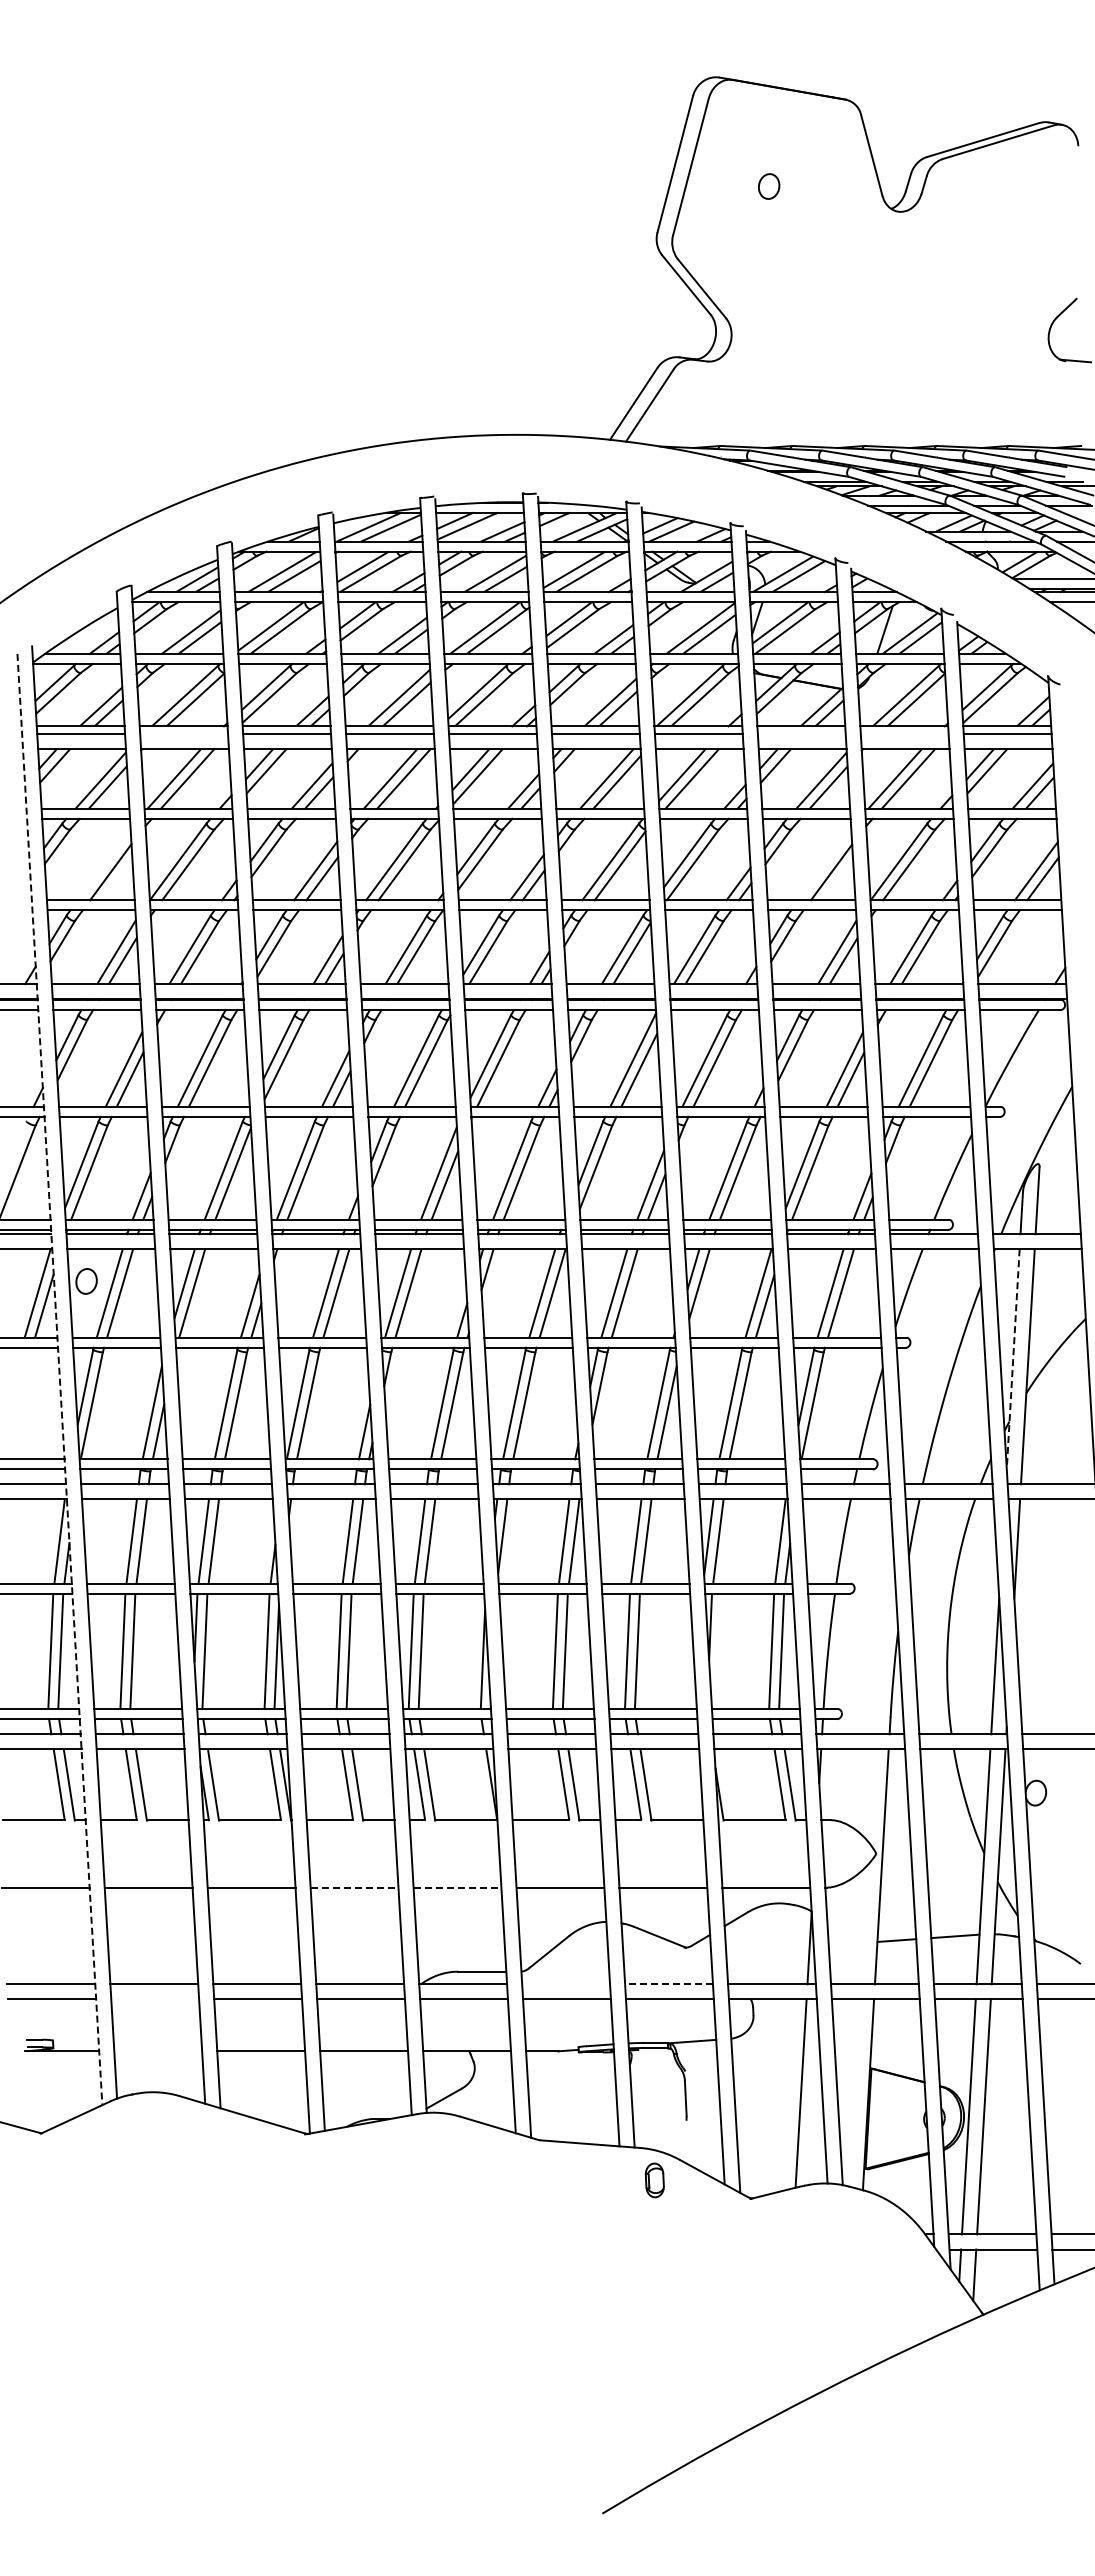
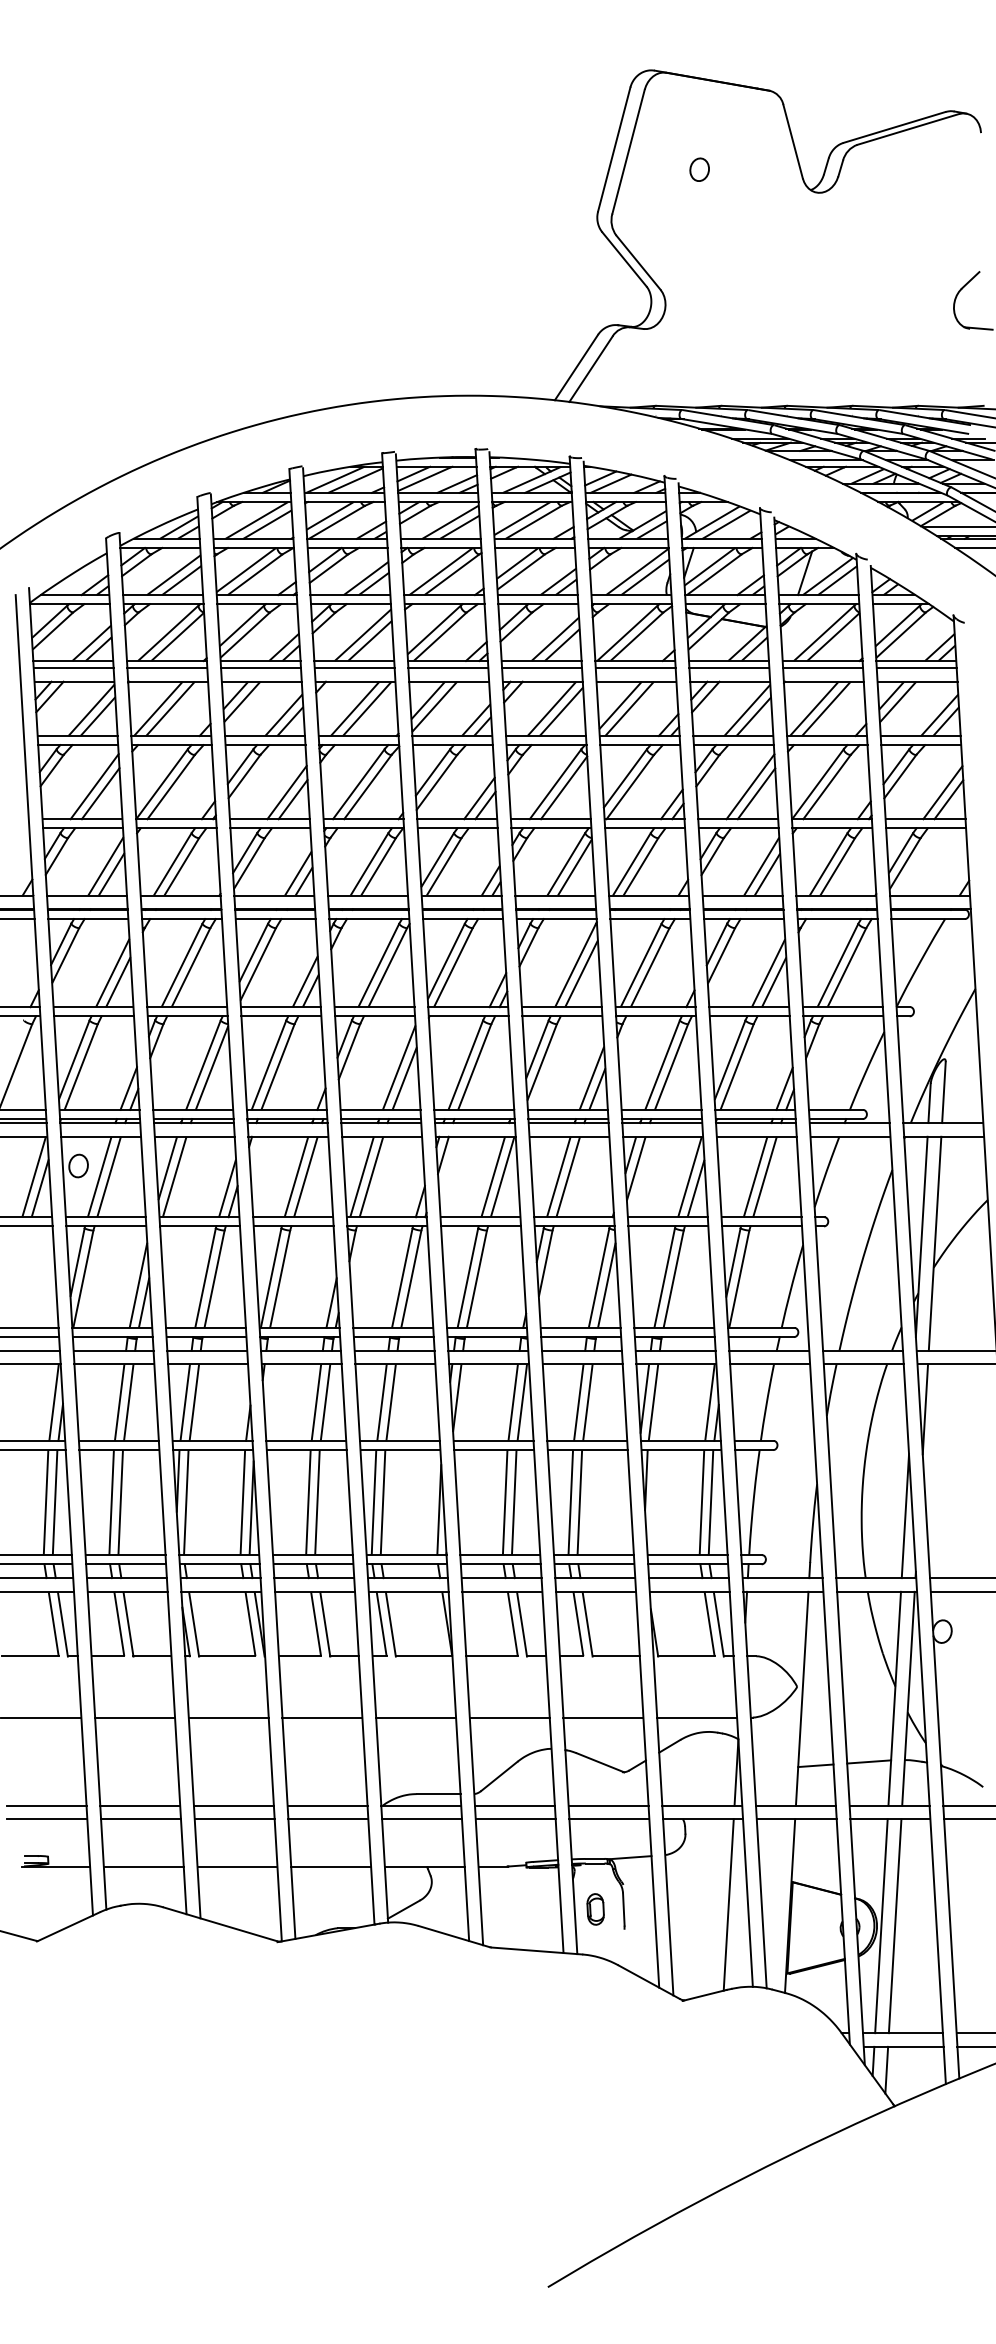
line: (184, 734) -> (167, 668), added
line: (801, 734) -> (729, 668), added
line: (904, 734) -> (822, 668), added
line: (103, 864) -> (94, 786), added
line: (824, 864) -> (750, 786), added
line: (1013, 1359) -> (922, 1237), dashed -> solid
line: (59, 1379) -> (53, 1255), dashed -> solid
line: (354, 1887) -> (322, 1717), dashed -> solid
line: (457, 1887) -> (416, 1717), dashed -> solid
line: (566, 1984) -> (515, 1805), added
line: (669, 1984) -> (609, 1805), dashed -> solid
line: (155, 1999) -> (141, 1819), added
line: (158, 2051) -> (144, 1866), added
part: (654, 2180) -> (595, 1909), moved

